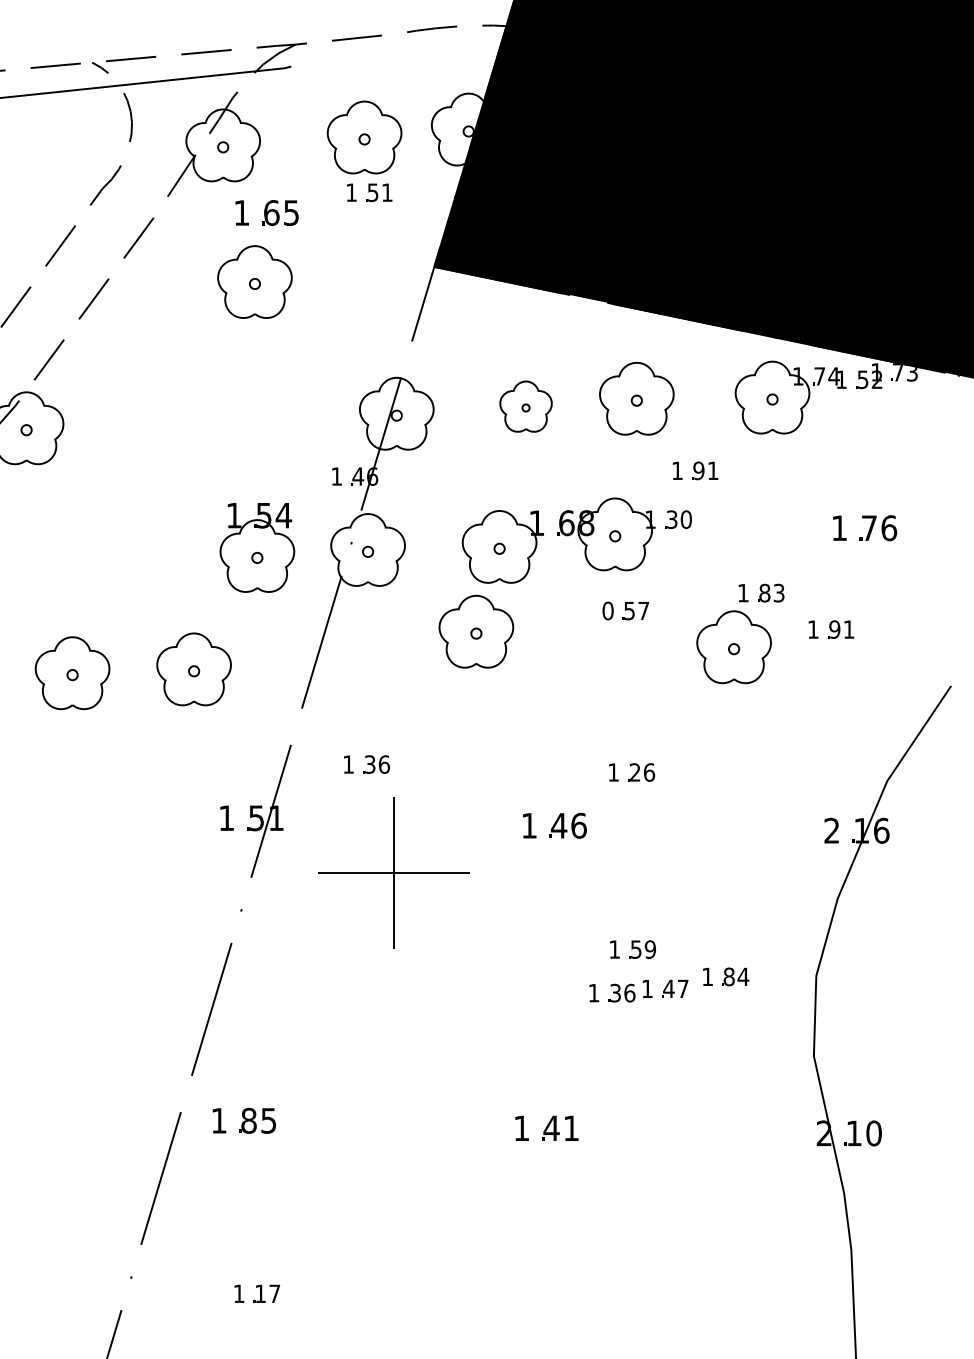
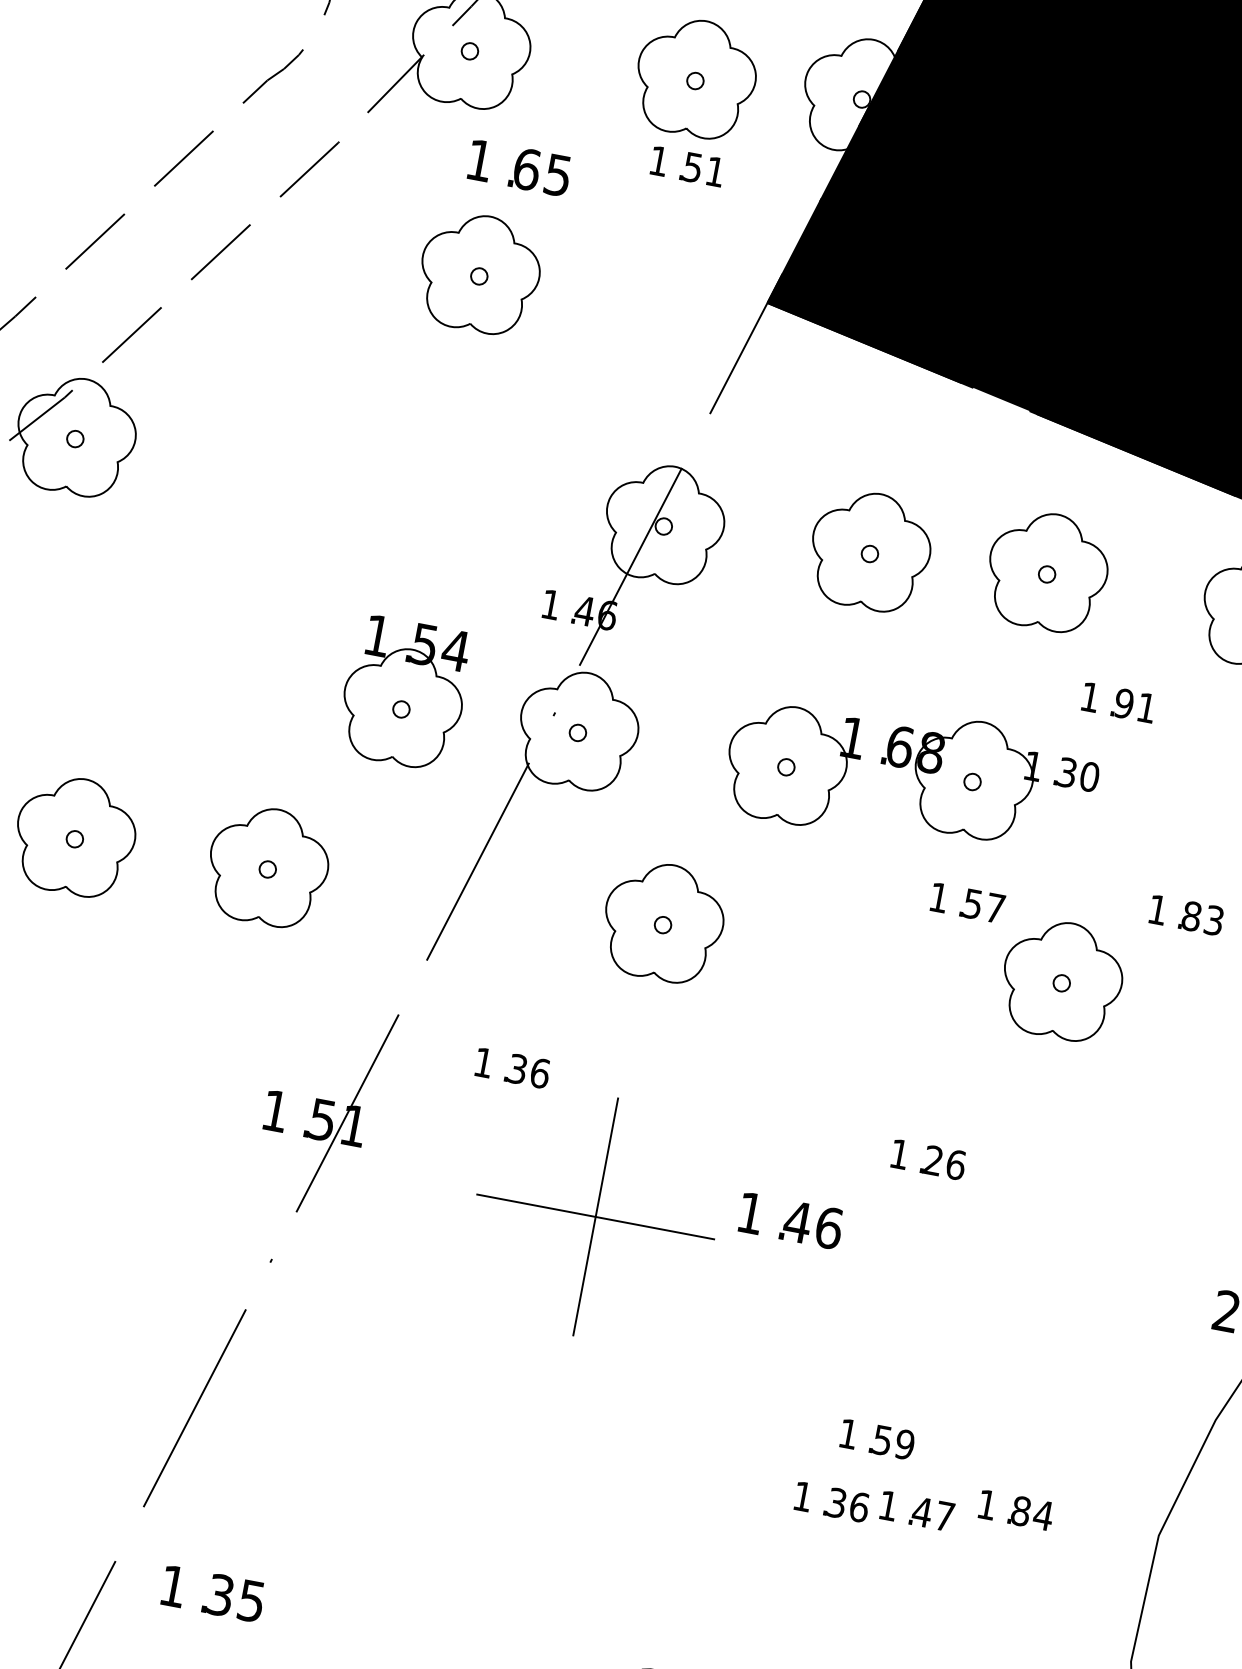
part: (525, 406) -> (869, 550), size x1.43
text: (607, 610) -> (938, 896), 0 -> 1
part: (476, 631) -> (663, 921), moved
part: (733, 647) -> (1061, 980), moved
part: (393, 872) -> (595, 1216), moved
text: (248, 1120) -> (219, 1594), 85 -> 35

